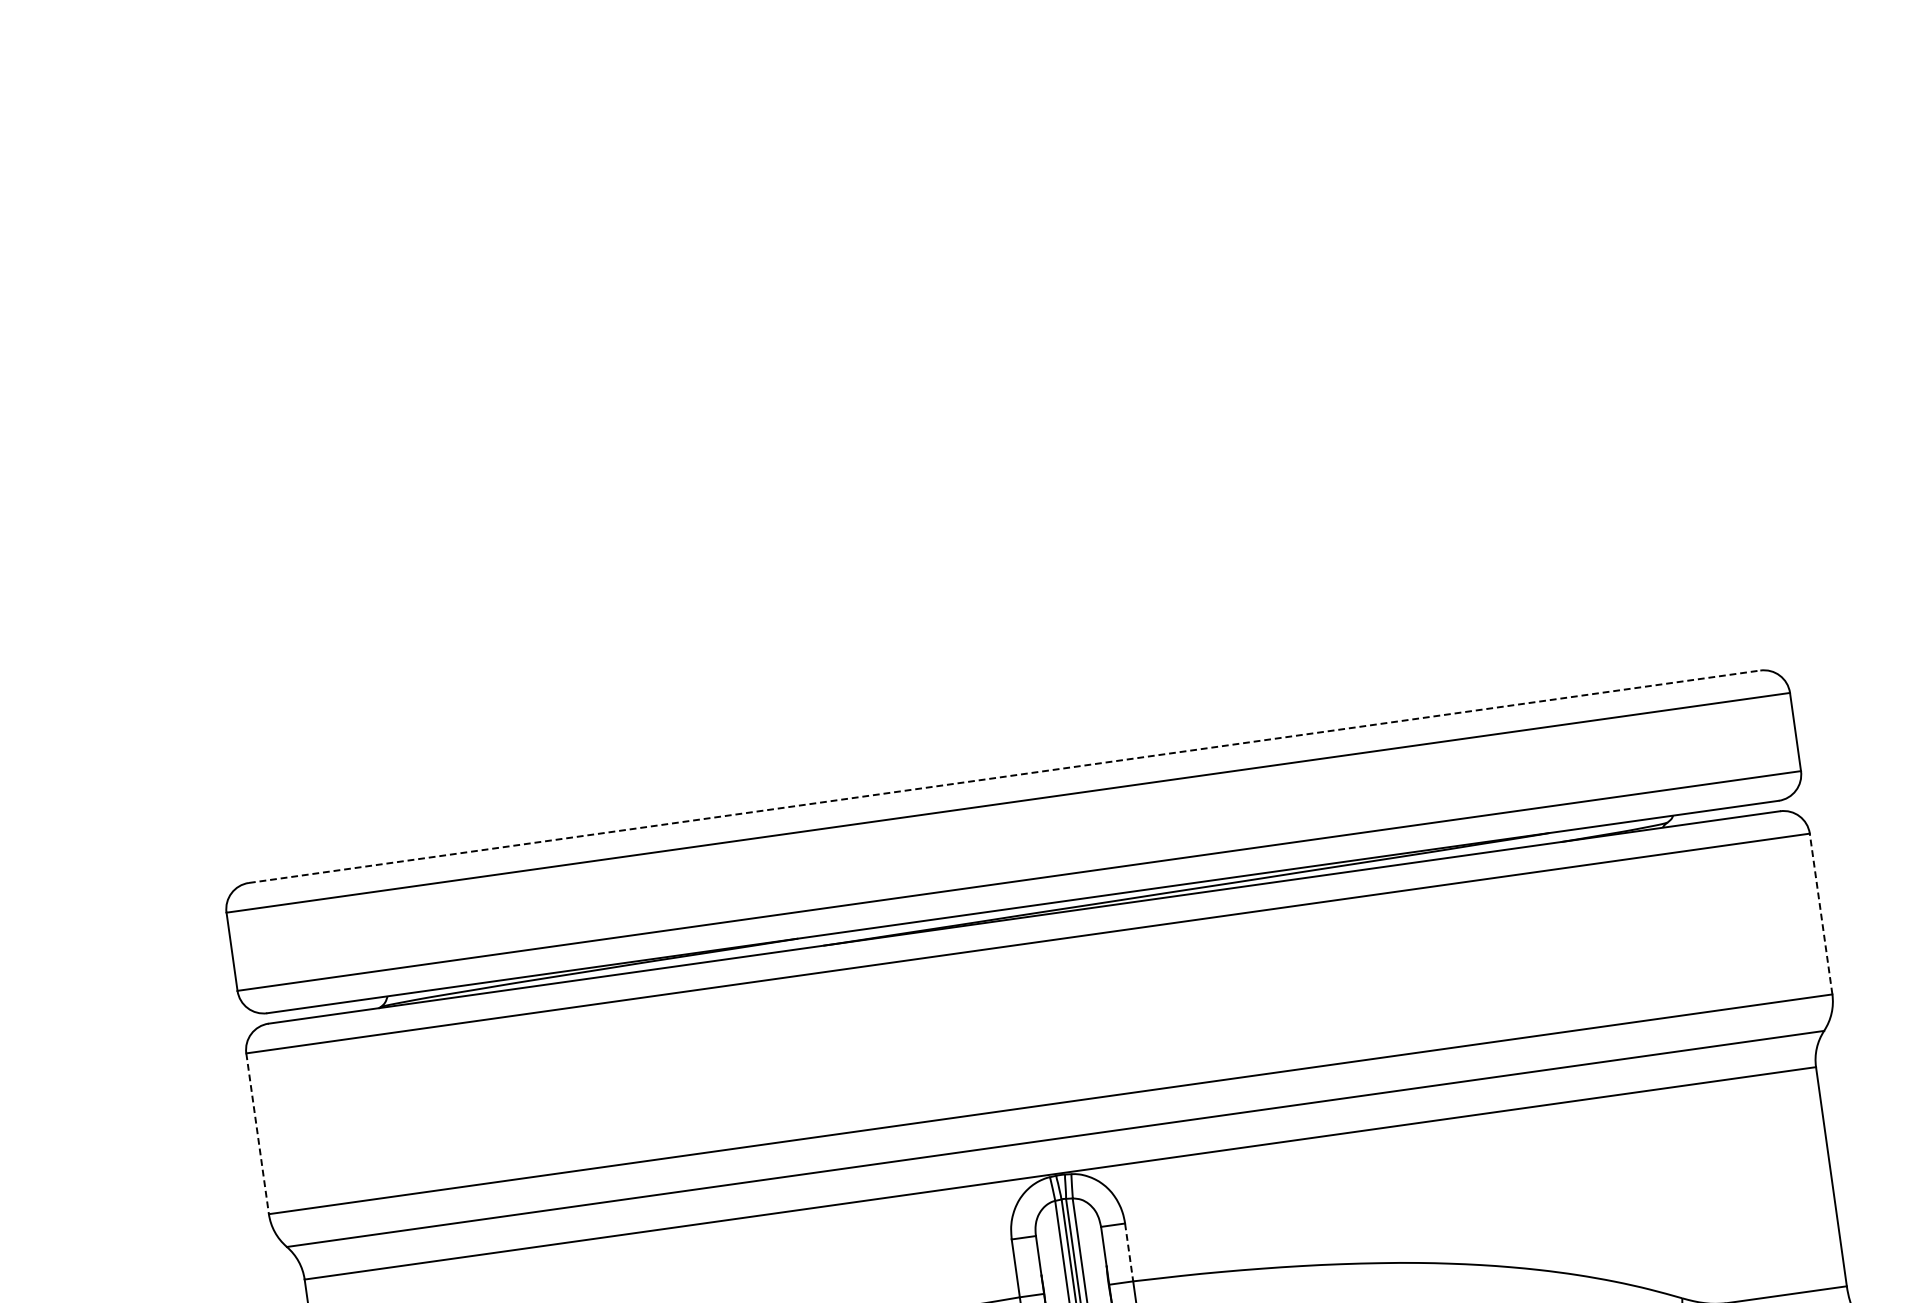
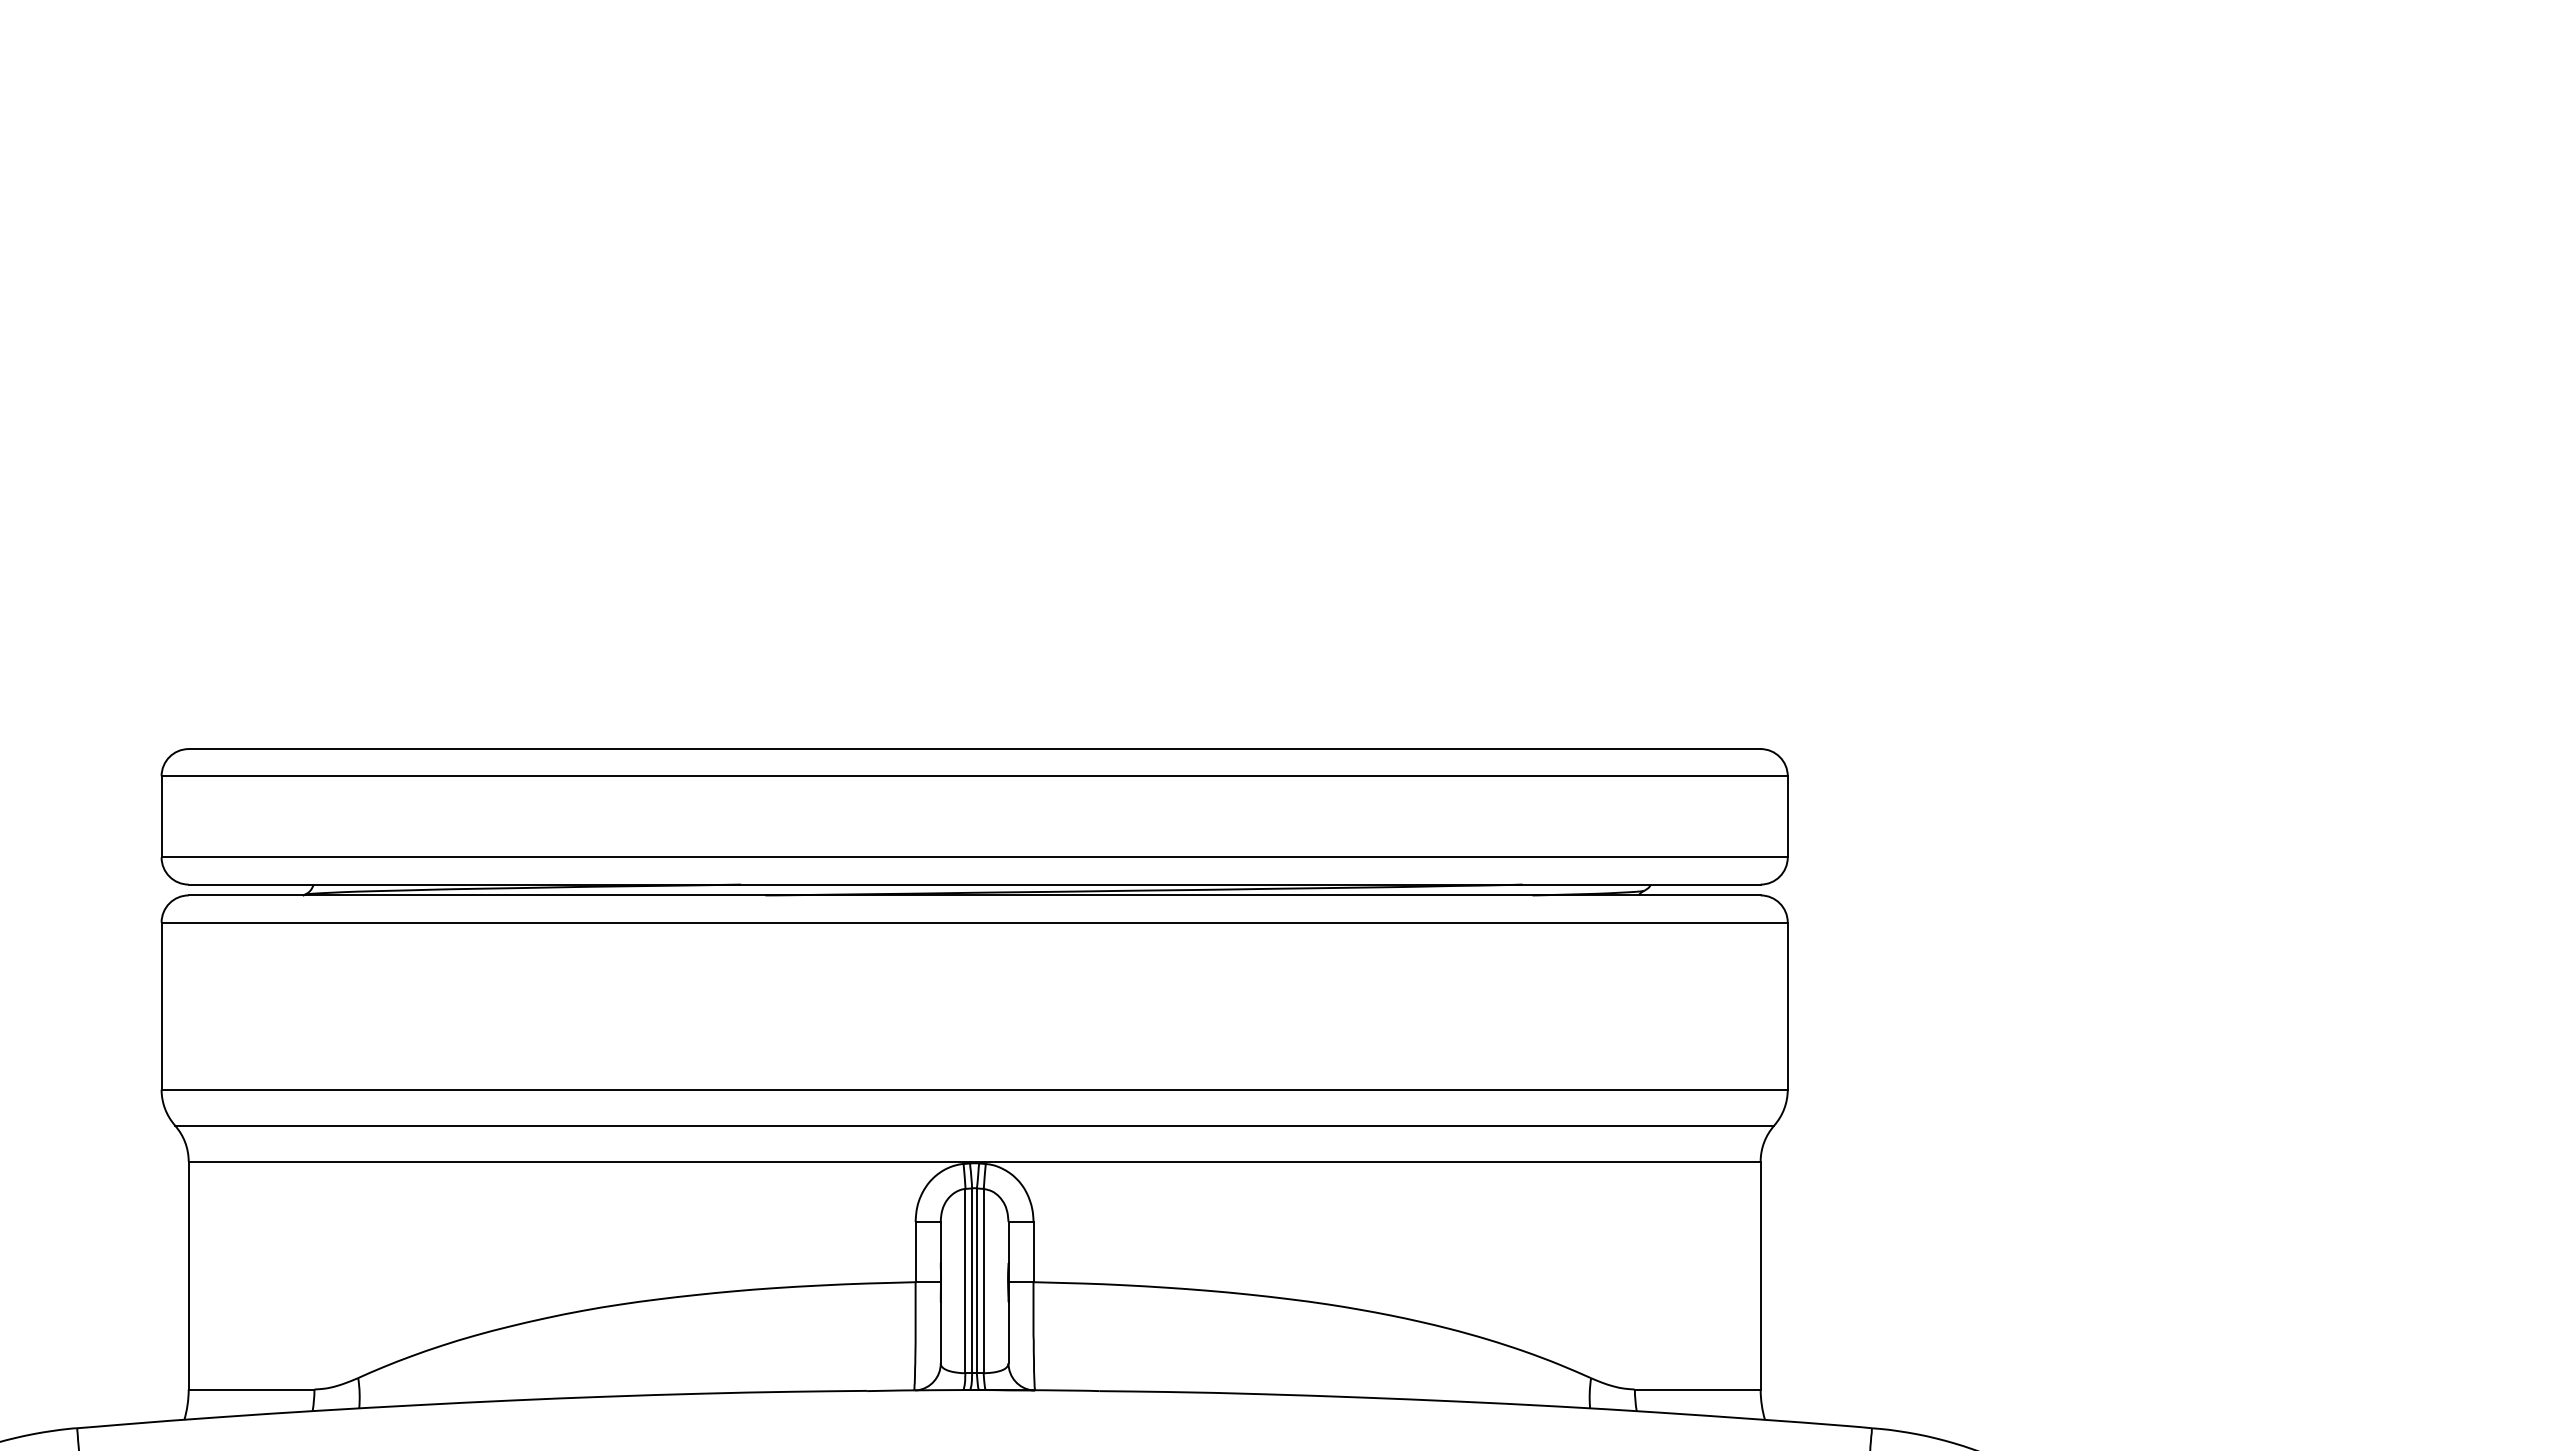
line: (1004, 777) -> (974, 749), dashed -> solid
line: (1820, 914) -> (1787, 1006), dashed -> solid
line: (257, 1134) -> (161, 1006), dashed -> solid
line: (1129, 1252) -> (1033, 1252), dashed -> solid

